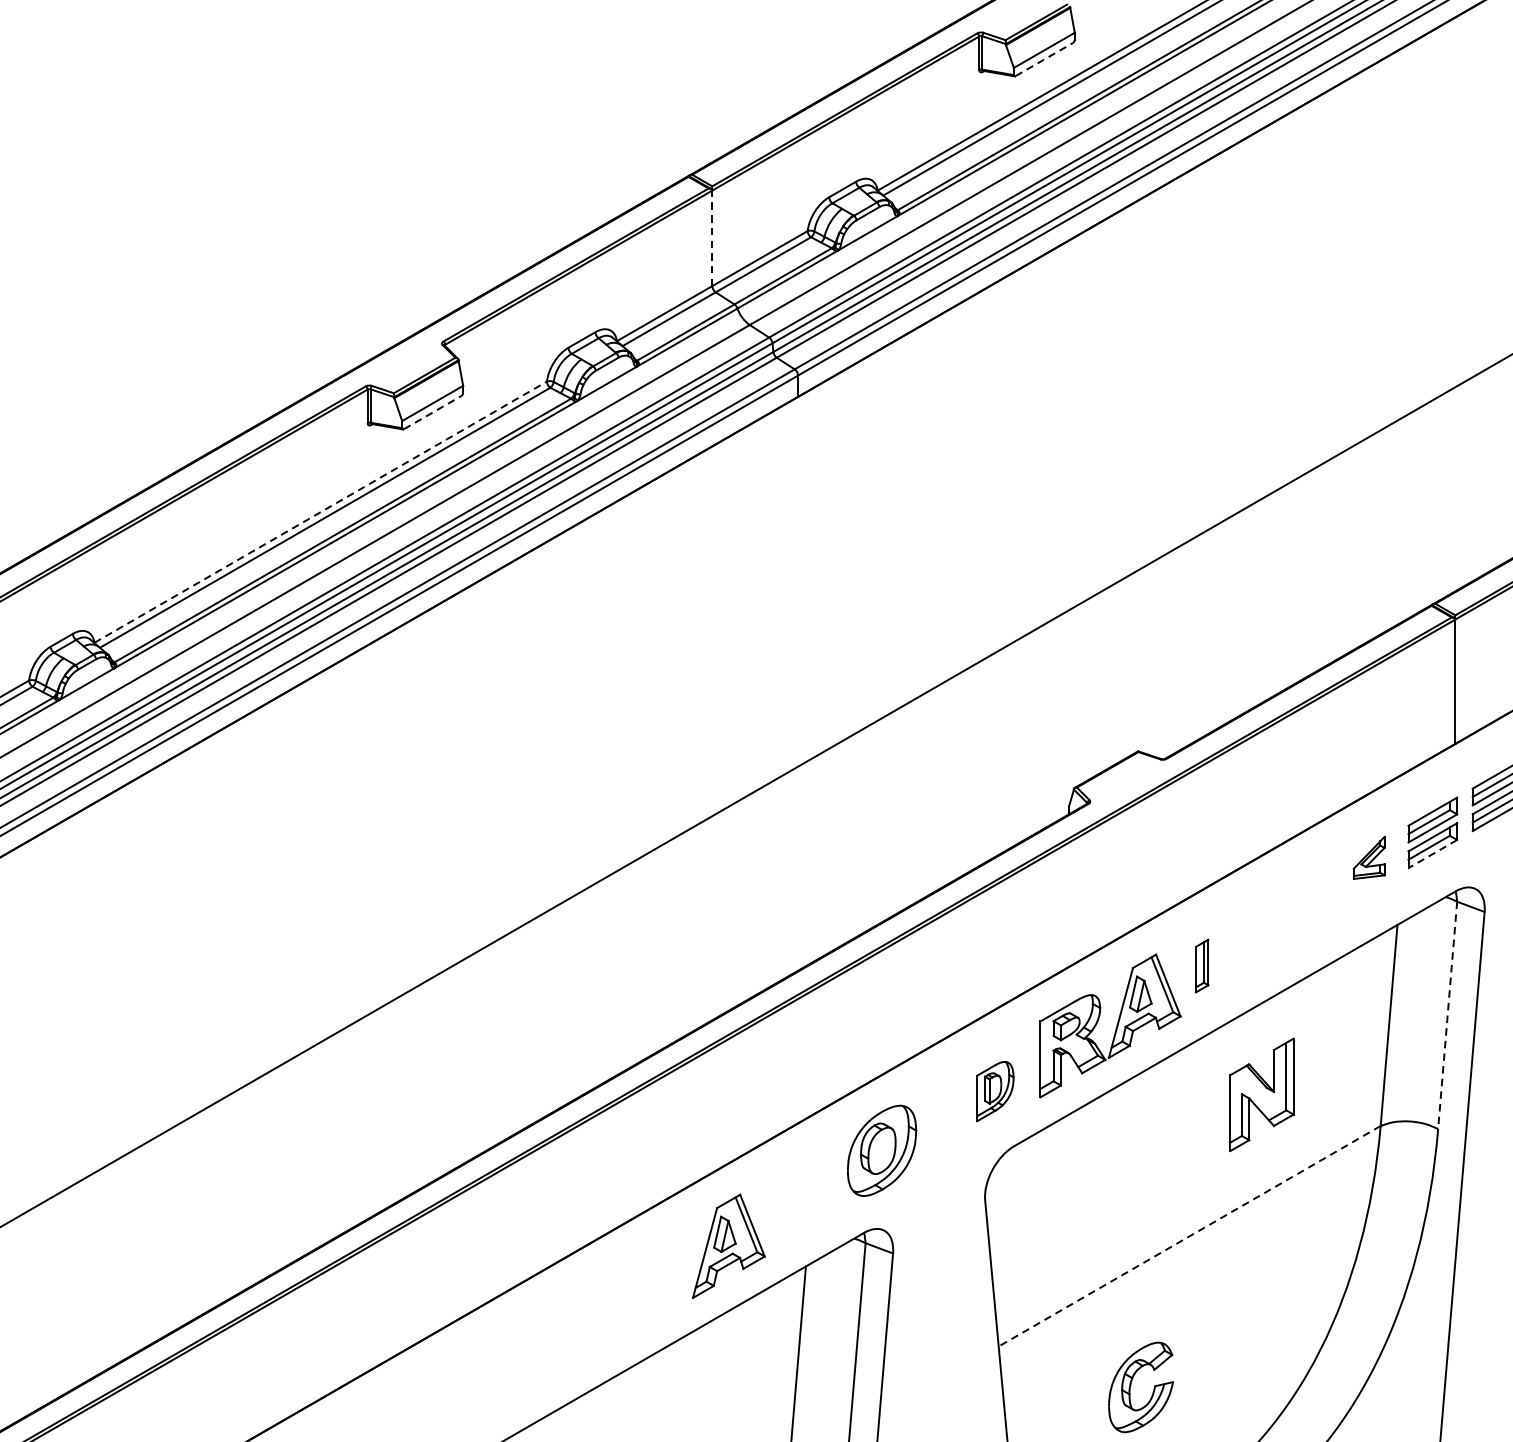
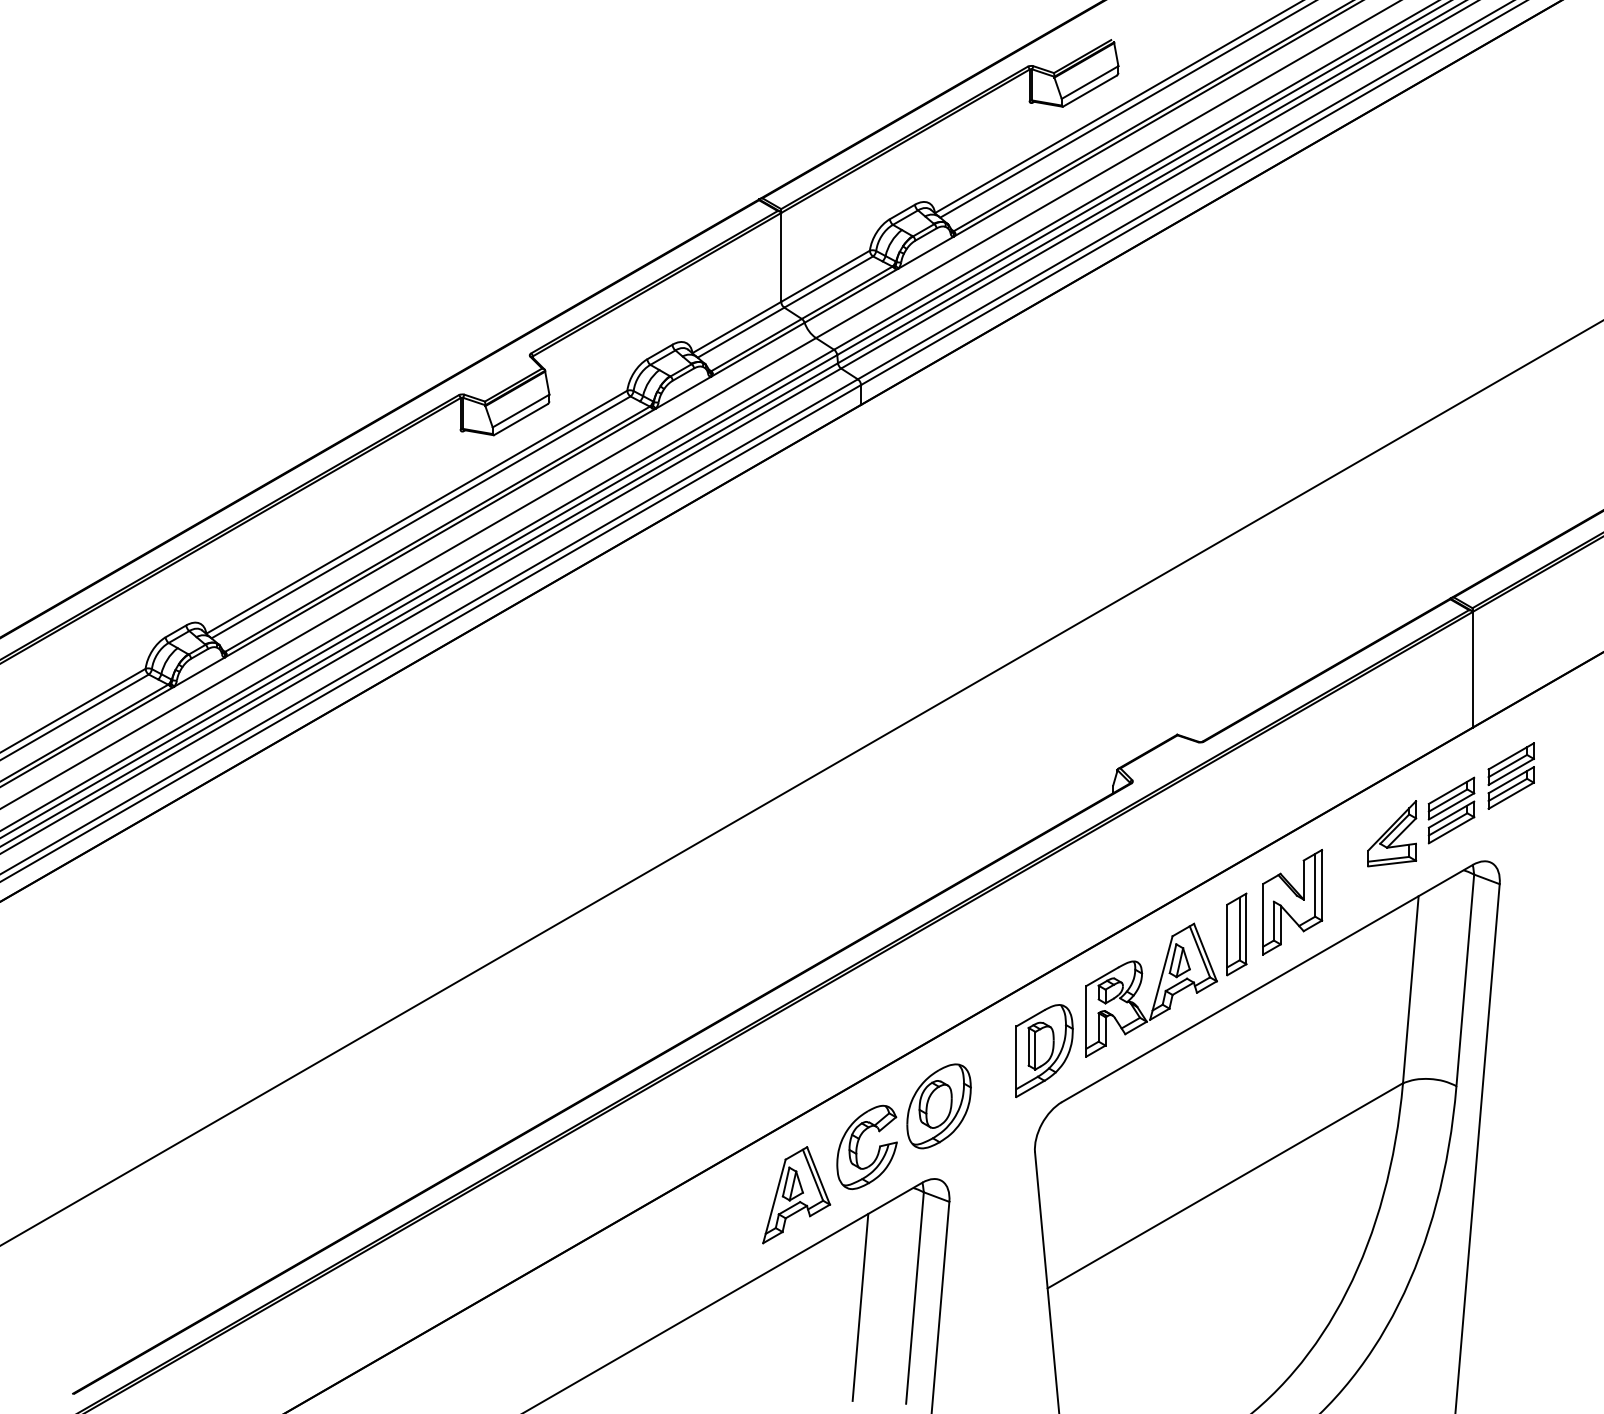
line: (1044, 59) -> (1090, 91), dashed -> solid
line: (712, 237) -> (781, 256), dashed -> solid
line: (433, 412) -> (521, 419), dashed -> solid
line: (321, 511) -> (417, 511), dashed -> solid
line: (1432, 854) -> (1451, 830), dashed -> solid
part: (1369, 857) -> (1392, 833), size x1.67
part: (1201, 966) -> (1236, 934), size x1.67
line: (1447, 1015) -> (1465, 980), dashed -> solid
part: (995, 1091) -> (1044, 1051), size x1.67
part: (1261, 1095) -> (1292, 902), moved
line: (1188, 1236) -> (1224, 1186), dashed -> solid
part: (1131, 1384) -> (858, 1144), moved

